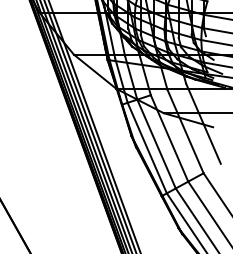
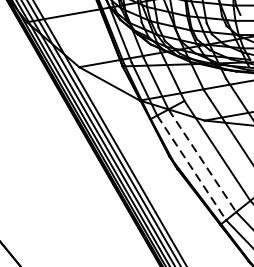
line: (156, 144) -> (202, 161), solid -> dashed
line: (147, 148) -> (192, 168), solid -> dashed

